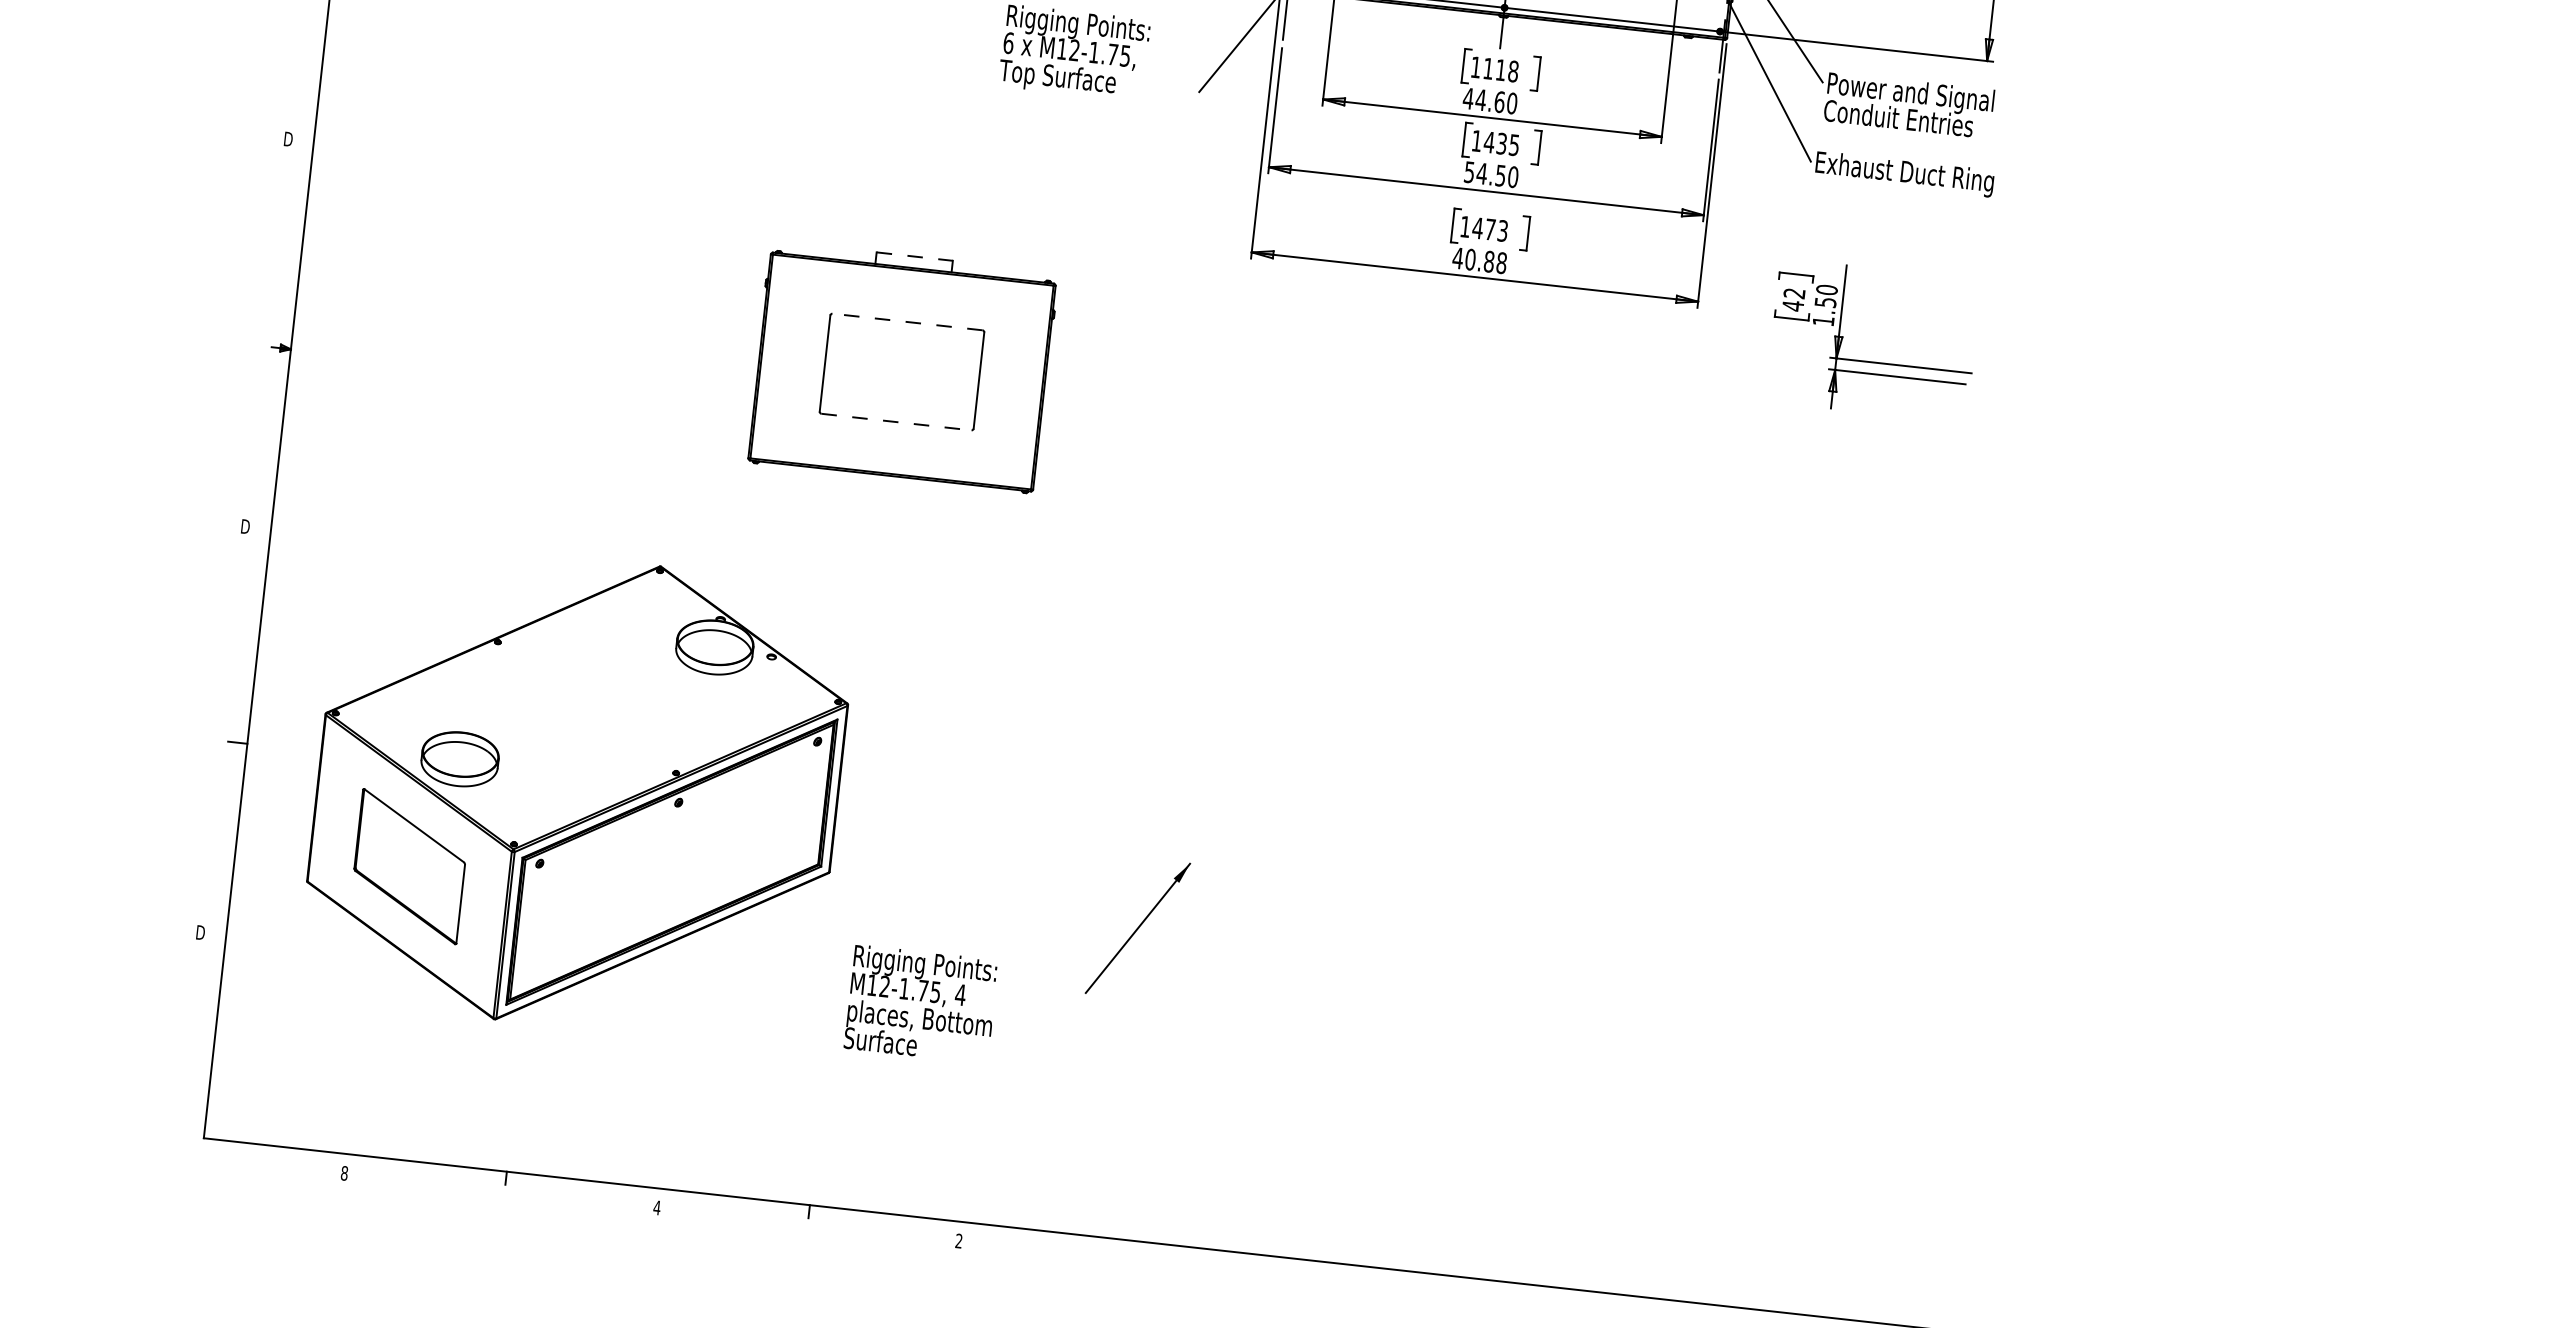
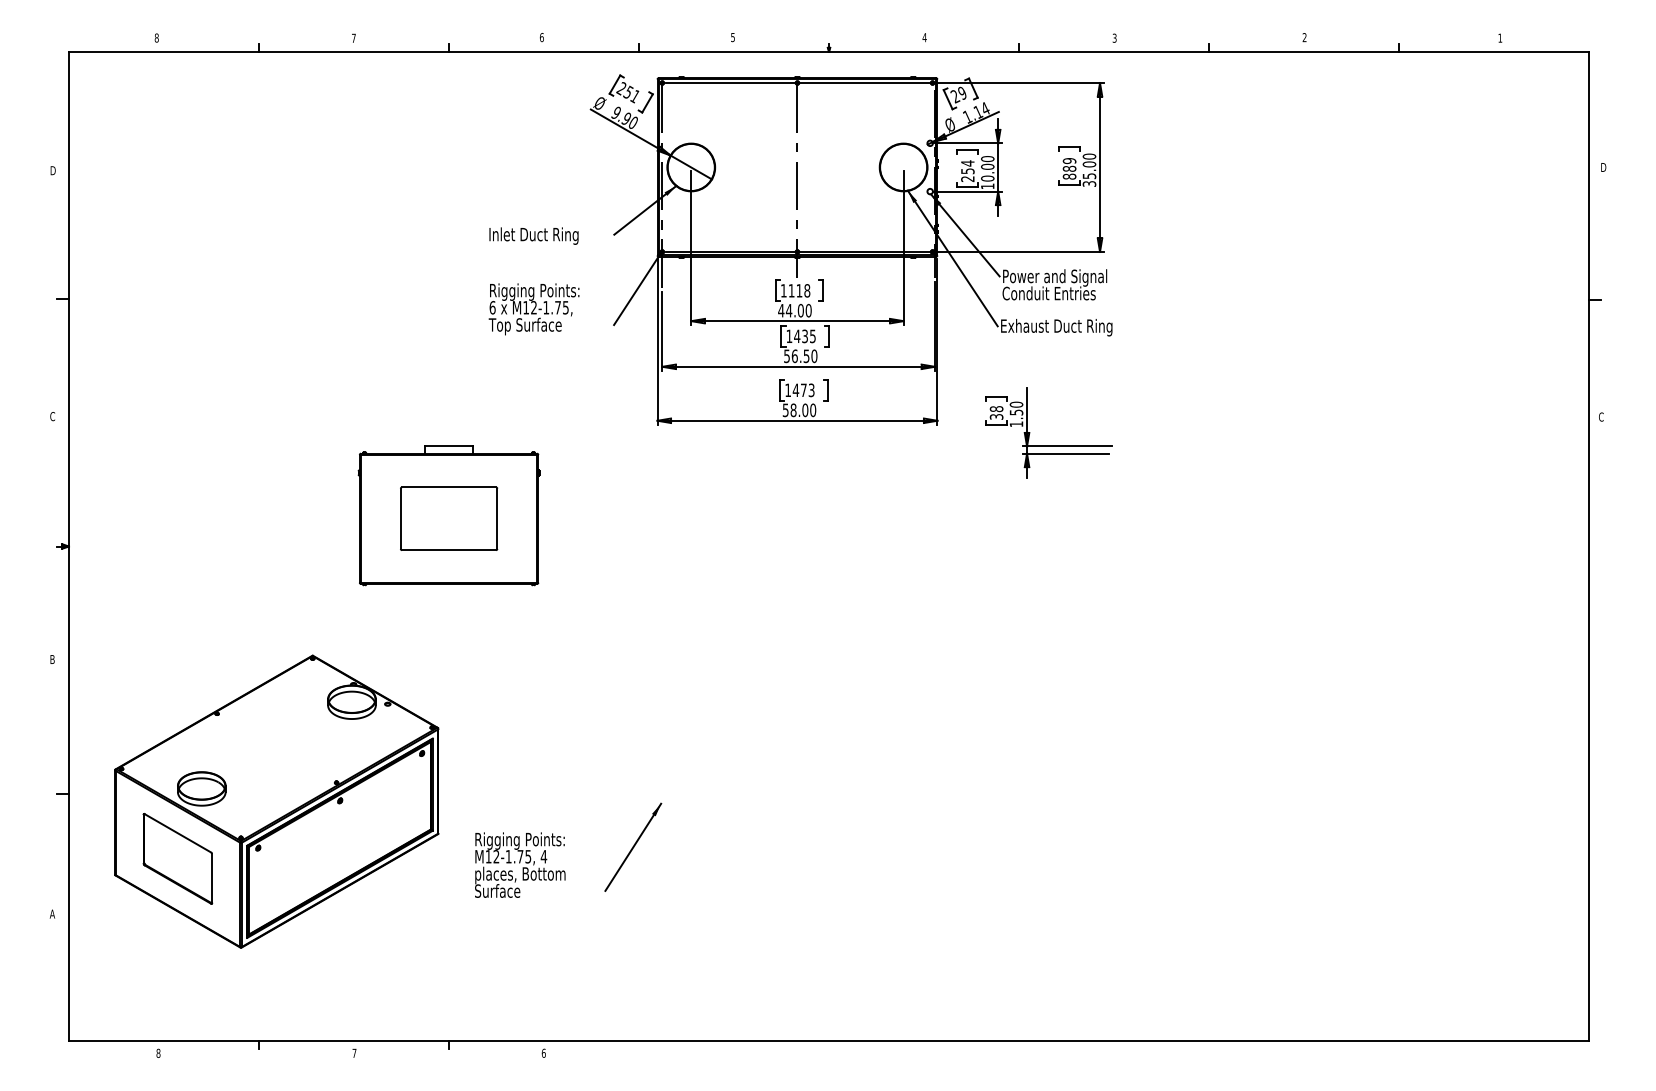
text: (1499, 101) -> (800, 310), 44.60 -> 44.00
text: (287, 139) -> (52, 416), D -> C
text: (1481, 174) -> (794, 356), 54.50 -> 56.50
line: (915, 256) -> (449, 446), dashed -> solid
text: (1479, 261) -> (799, 410), 40.88 -> 58.00
text: (1793, 300) -> (996, 413), 42 -> 38
line: (906, 322) -> (448, 487), dashed -> solid
line: (897, 422) -> (449, 550), dashed -> solid
text: (246, 525) -> (53, 658), D -> B
text: (200, 931) -> (52, 913), D -> A
text: (921, 1003) -> (520, 864), moved
text: (657, 1206) -> (354, 1052), 4 -> 7
text: (958, 1239) -> (543, 1052), 2 -> 6

